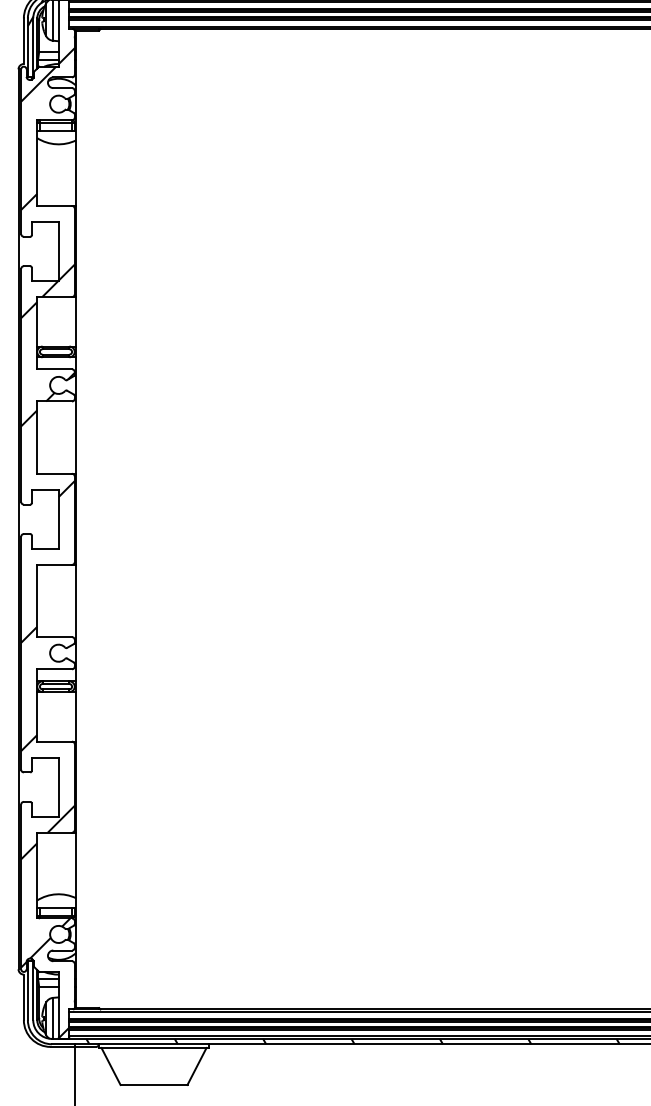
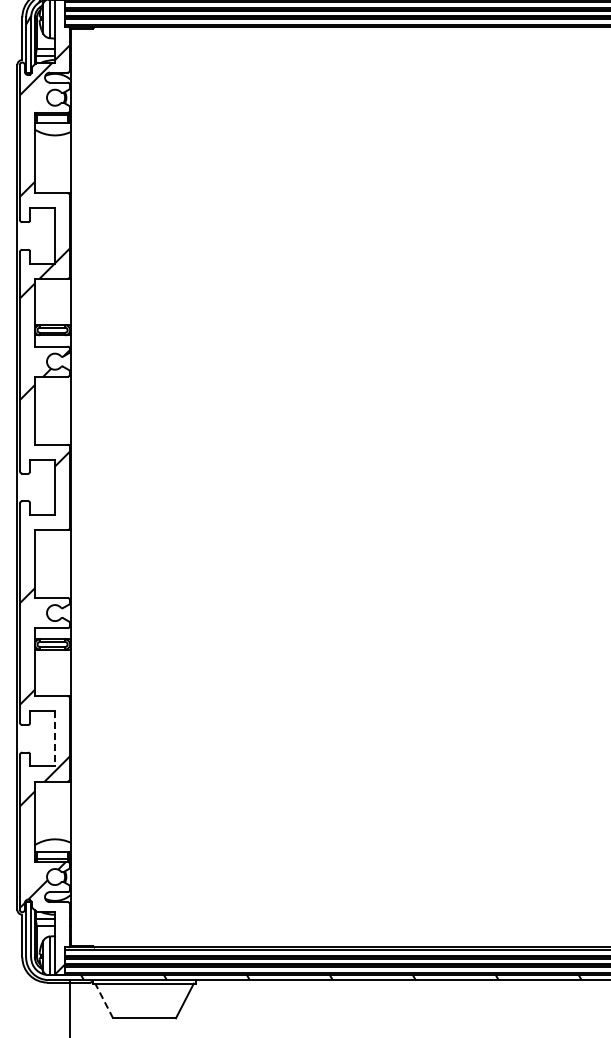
line: (59, 786) -> (55, 738), solid -> dashed
line: (111, 1065) -> (104, 1000), solid -> dashed

